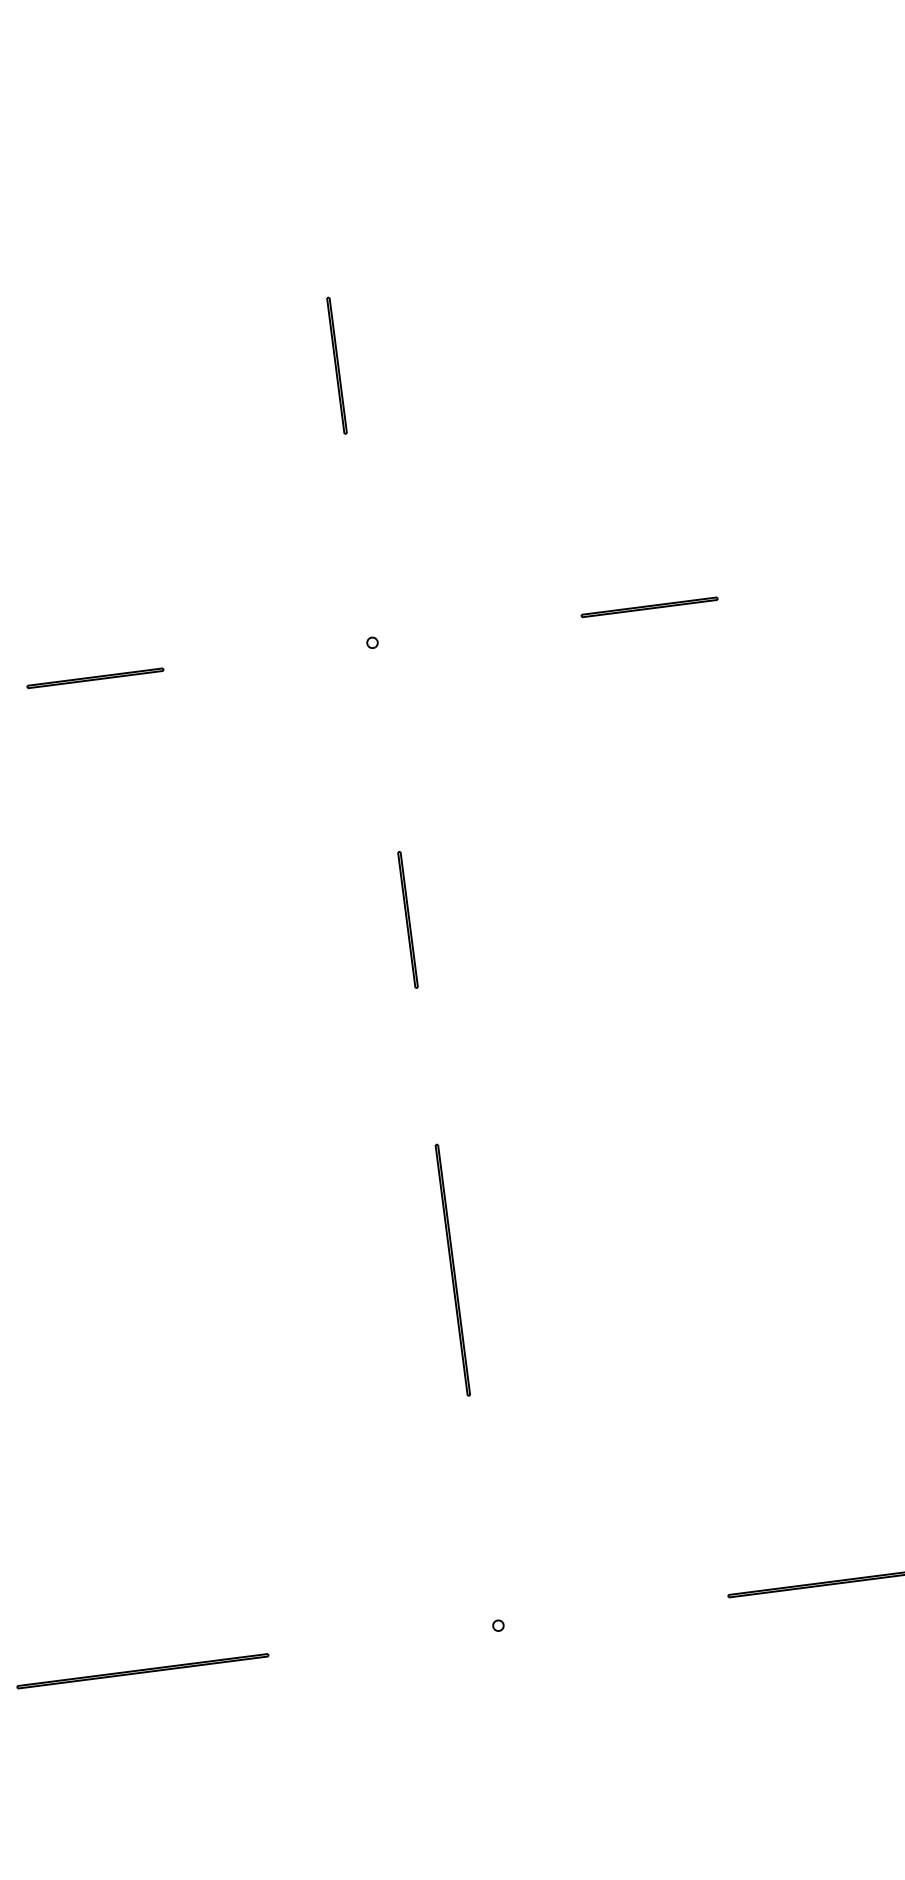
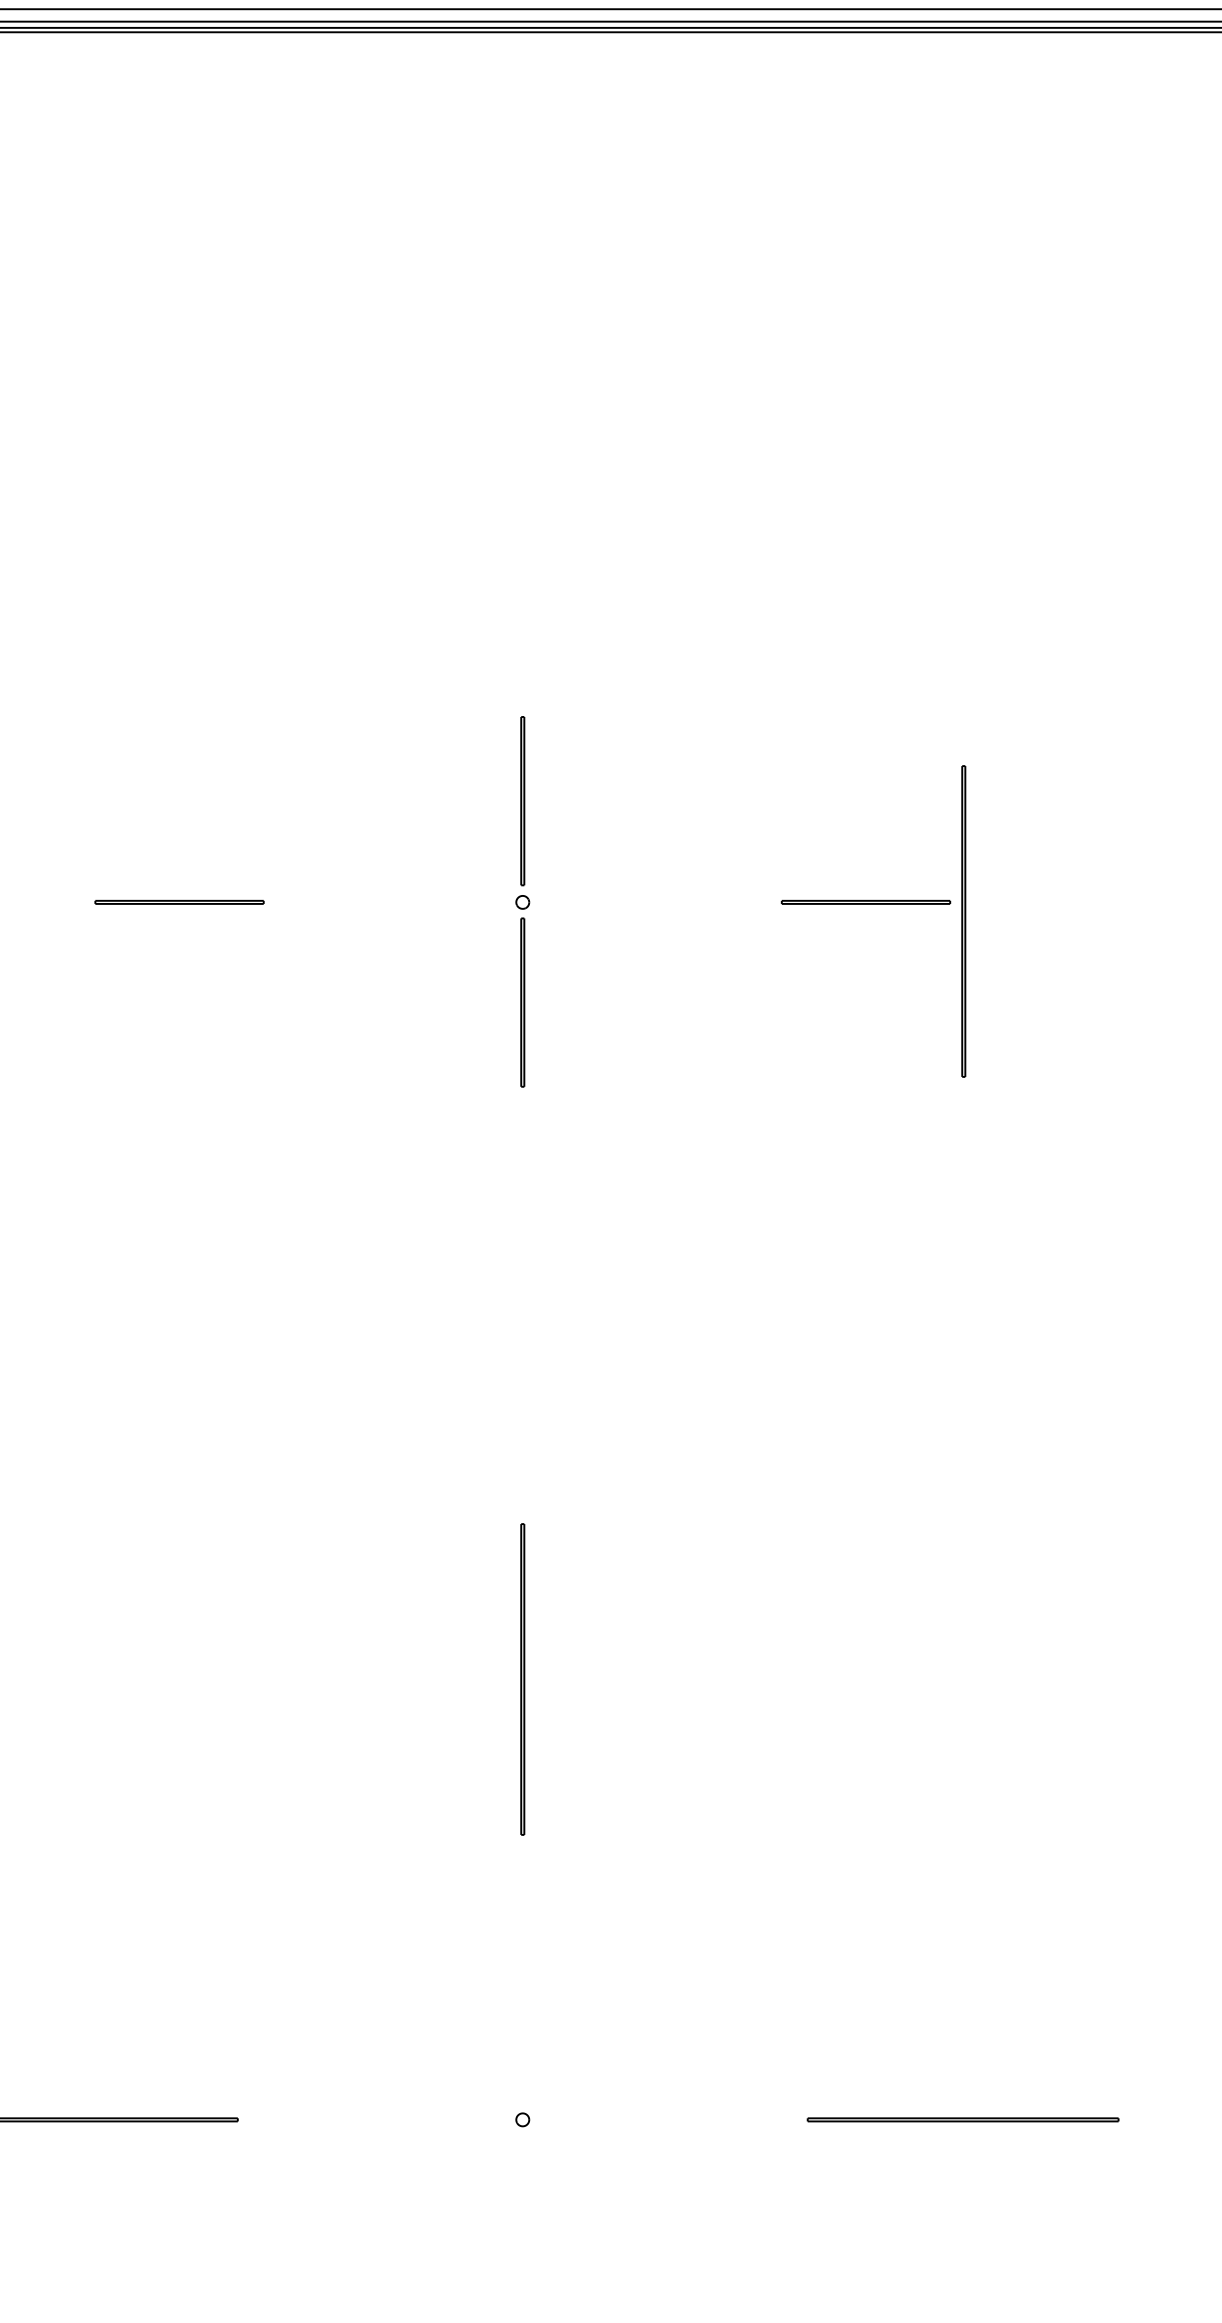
part: (336, 366) -> (522, 801), moved
part: (730, 612) -> (963, 921), added
part: (407, 919) -> (522, 1002), moved

